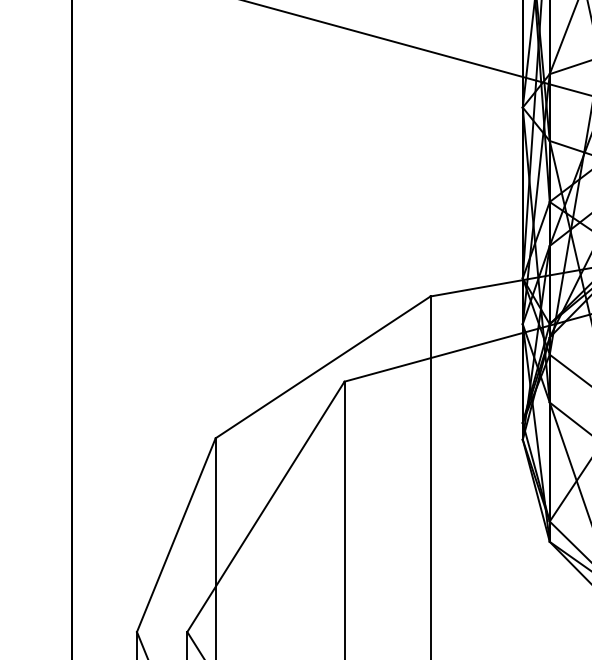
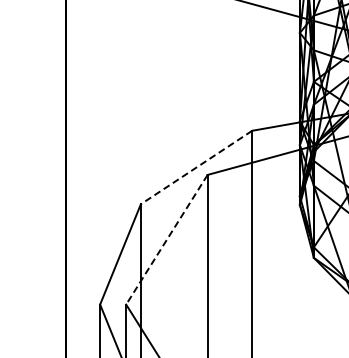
line: (323, 367) -> (196, 167), solid -> dashed
line: (265, 506) -> (166, 239), solid -> dashed

